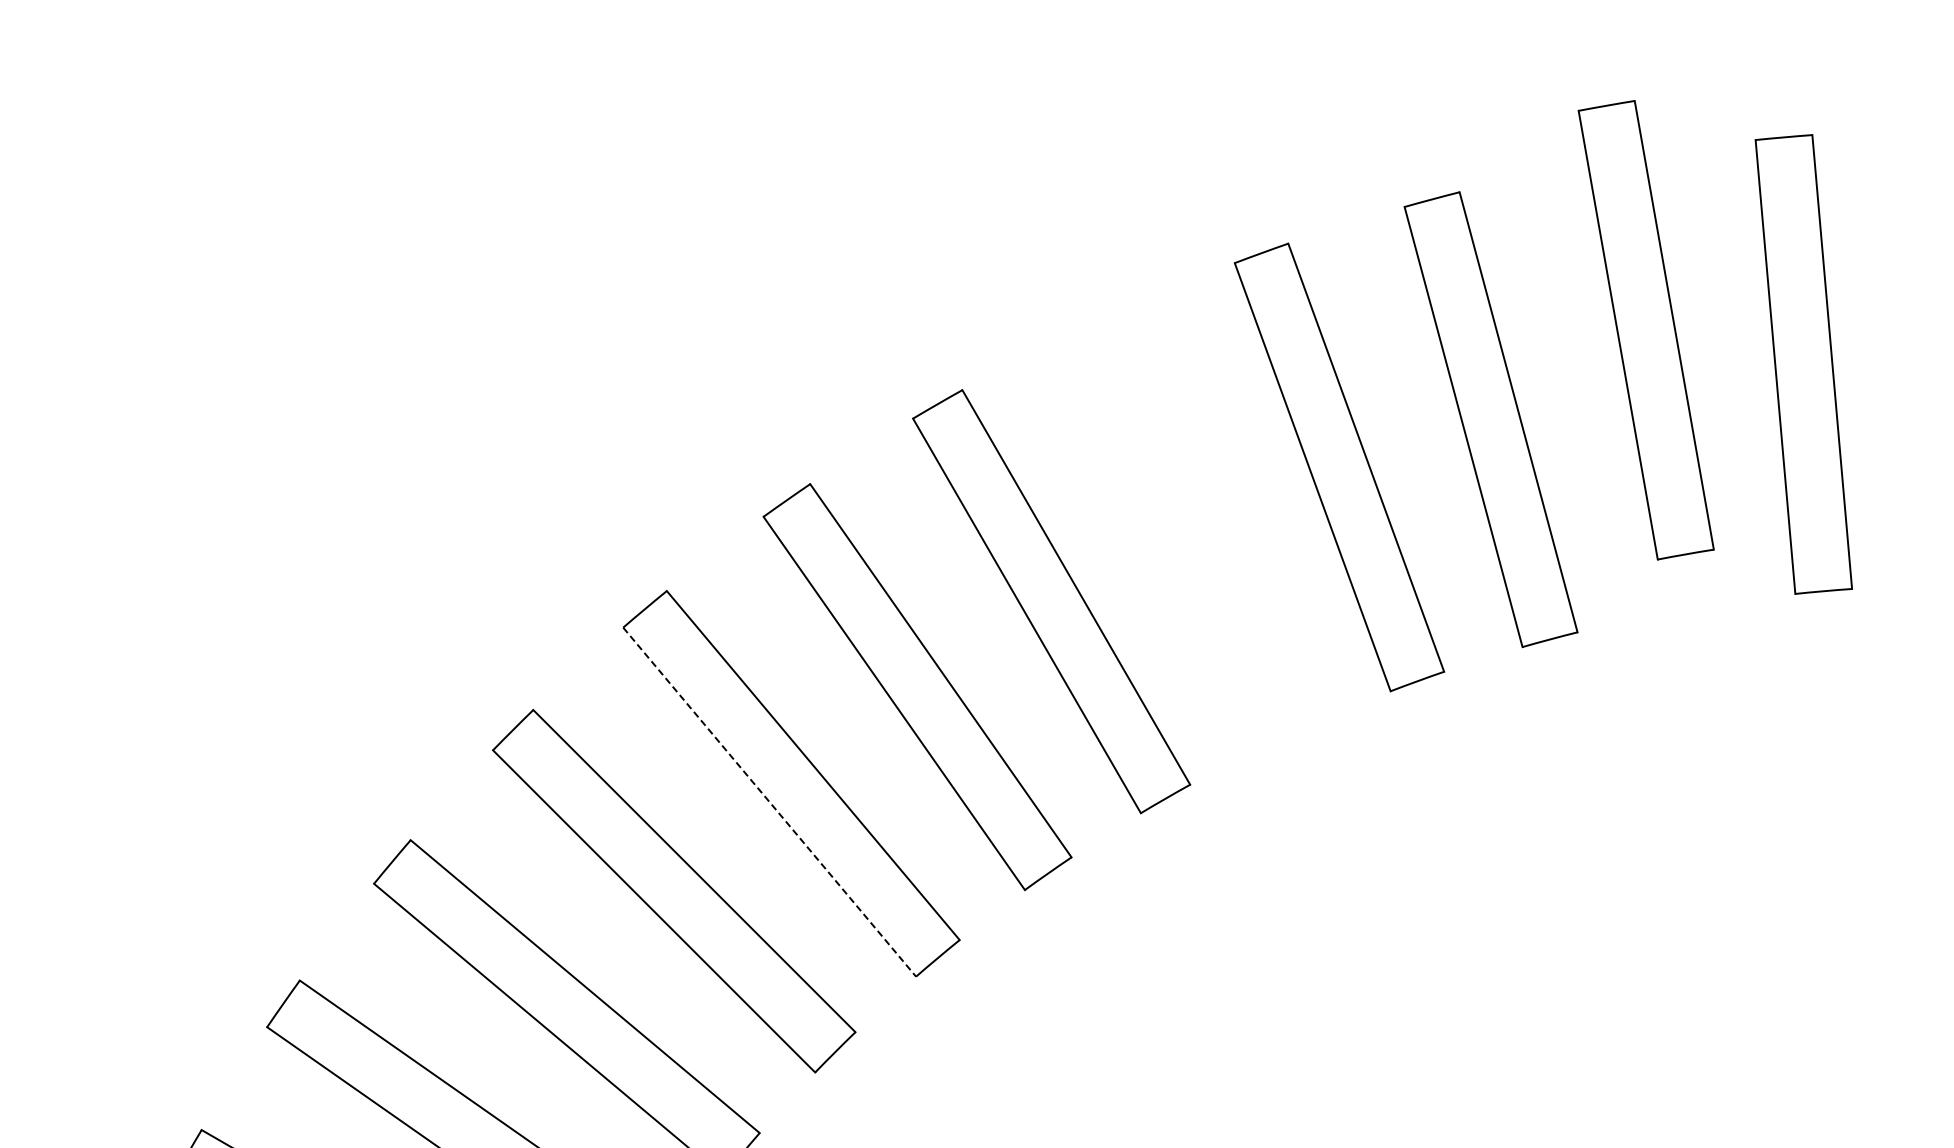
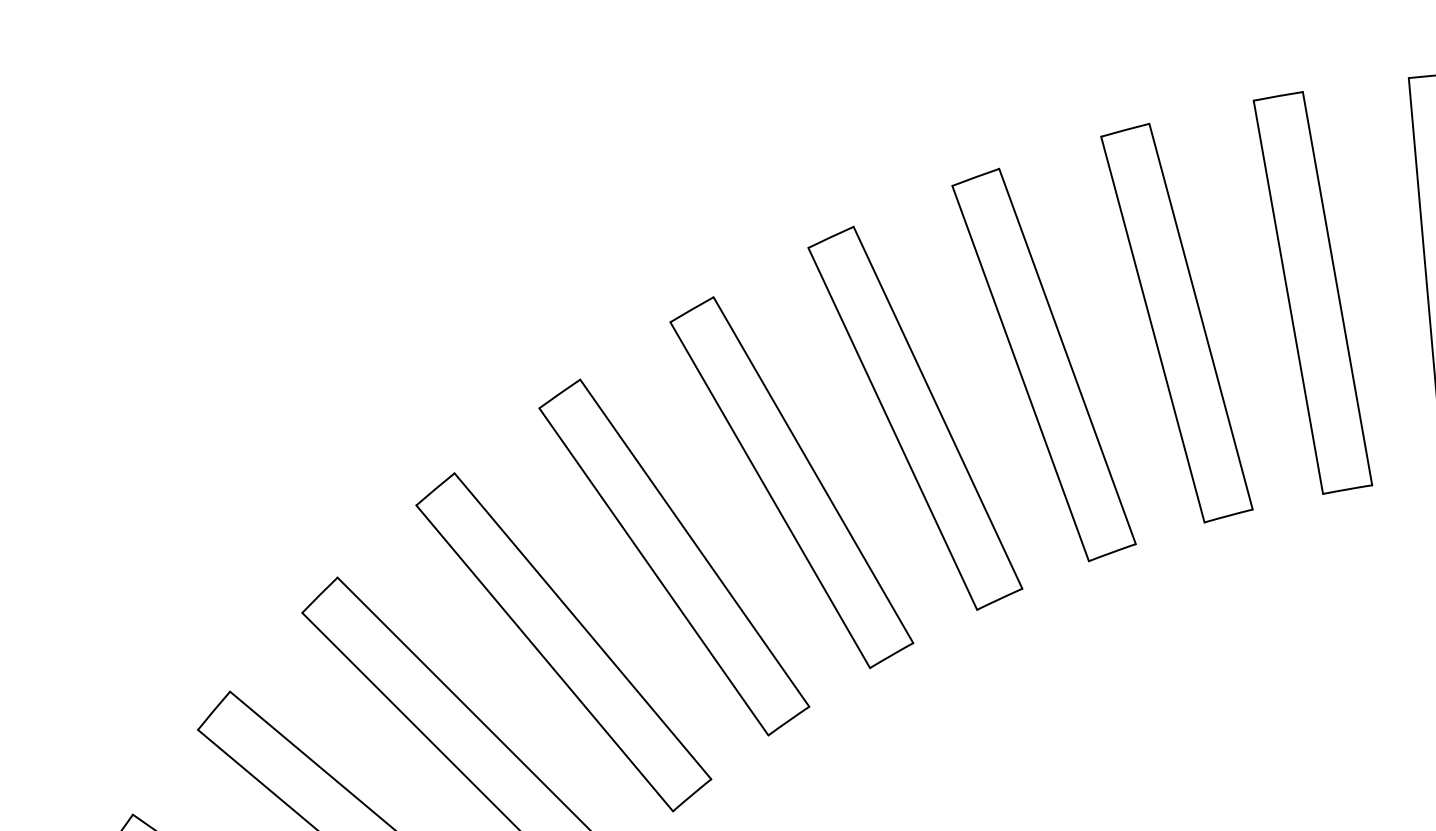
part: (1645, 330) -> (1312, 293), moved
part: (1192, 527) -> (915, 417), added
line: (769, 802) -> (544, 658), dashed -> solid

